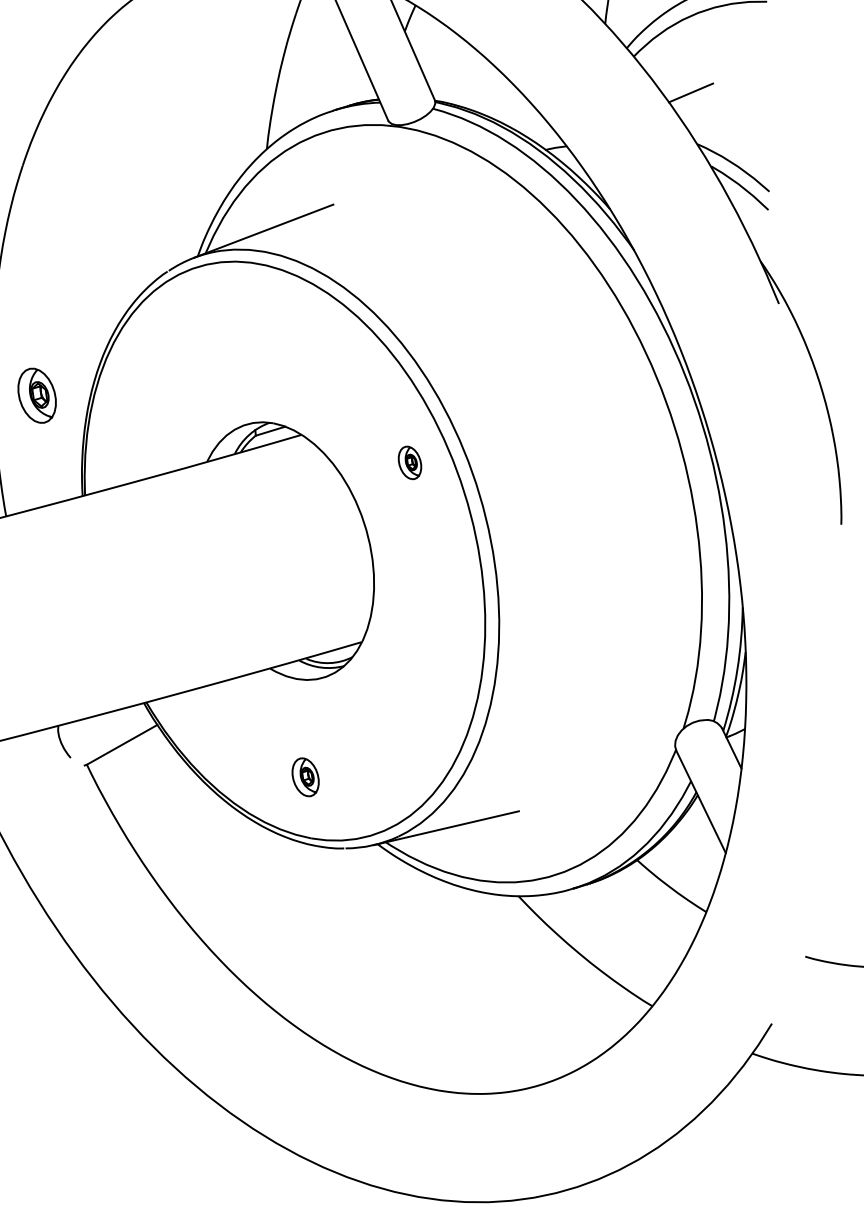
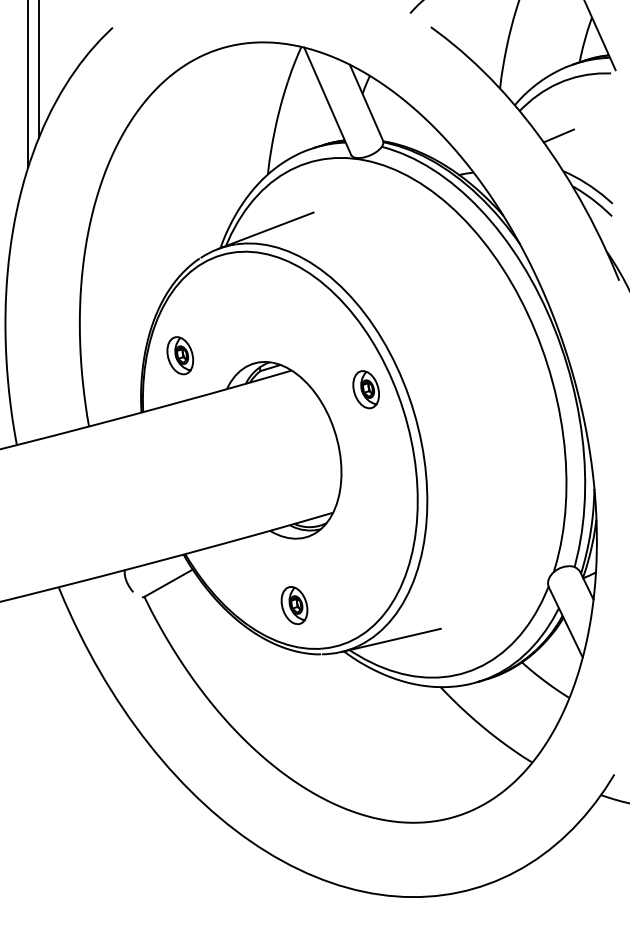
part: (35, 395) -> (179, 355), moved
part: (409, 462) -> (365, 389), size x1.67
part: (305, 777) -> (294, 605), size x1.43

